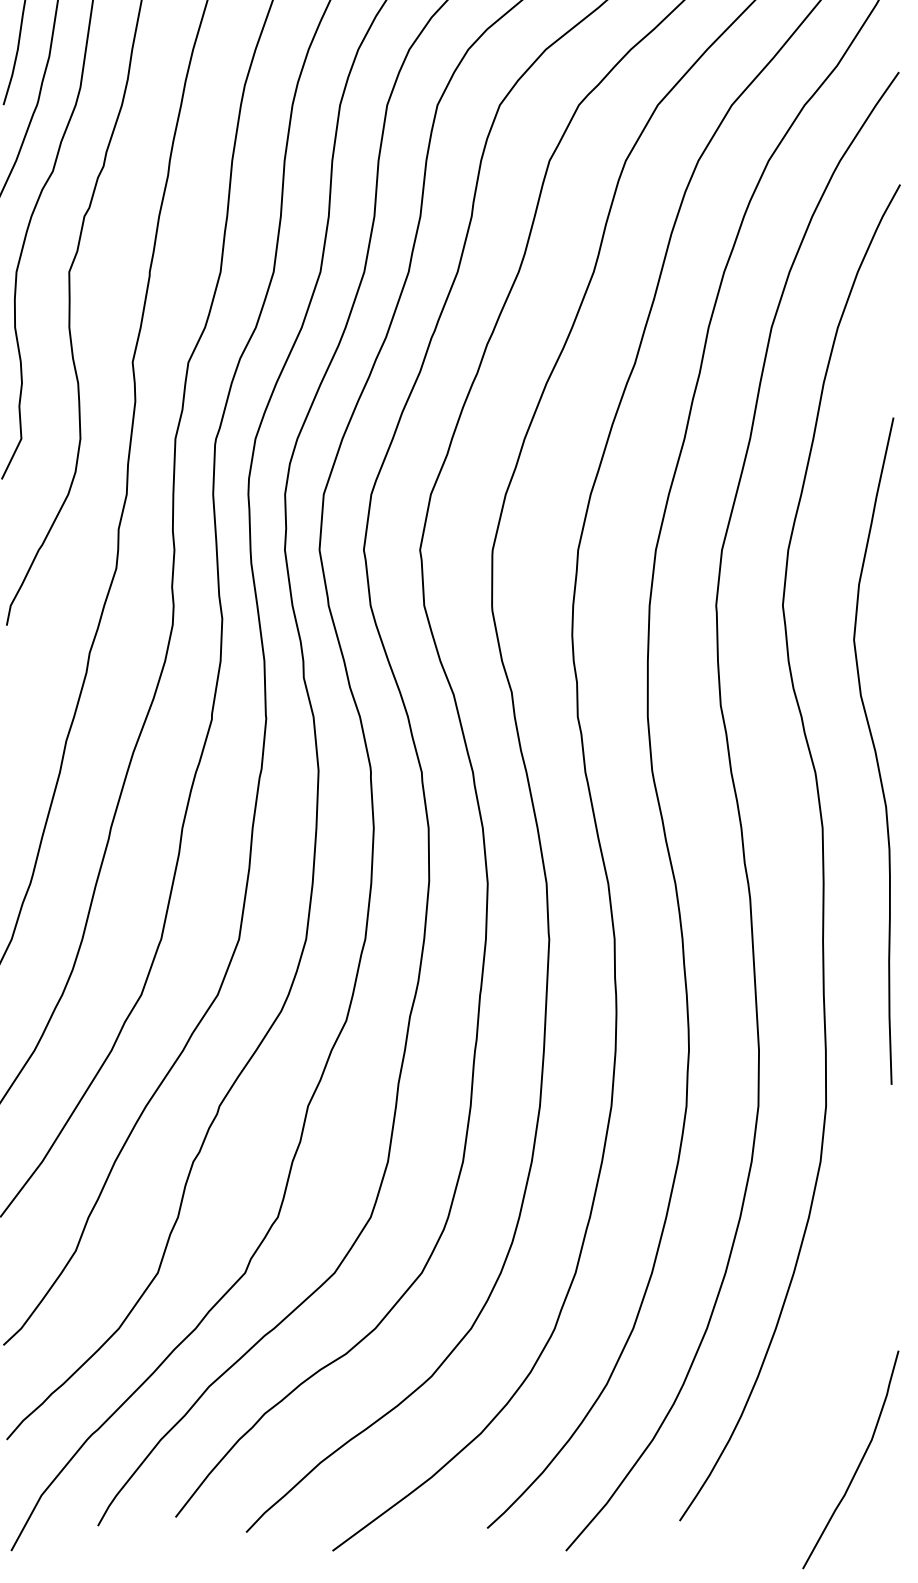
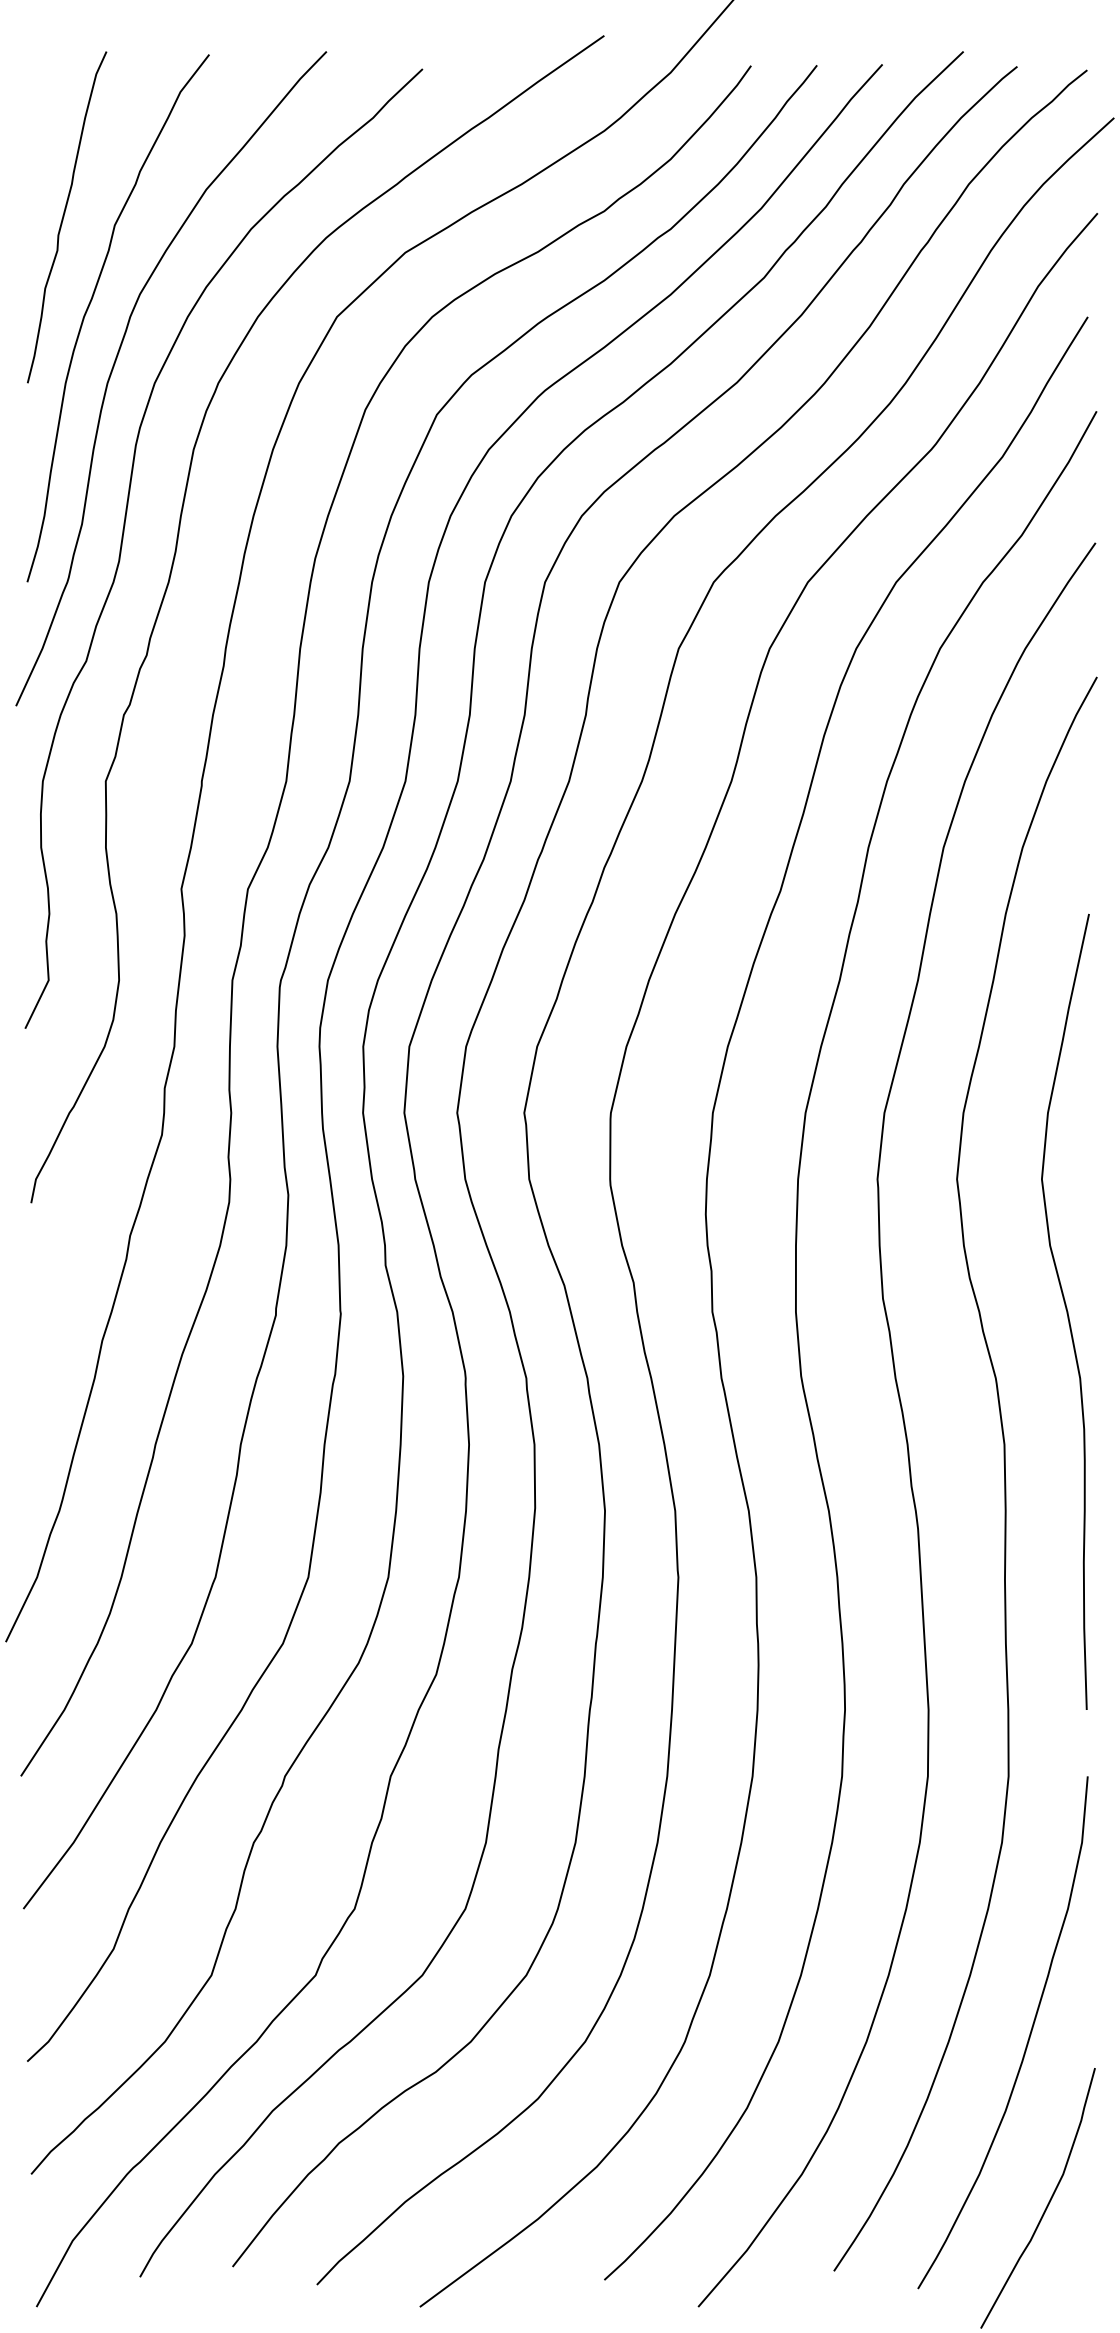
curve: (874, 750) -> (1066, 1311), moved
curve: (841, 1327) -> (1027, 2040), added

